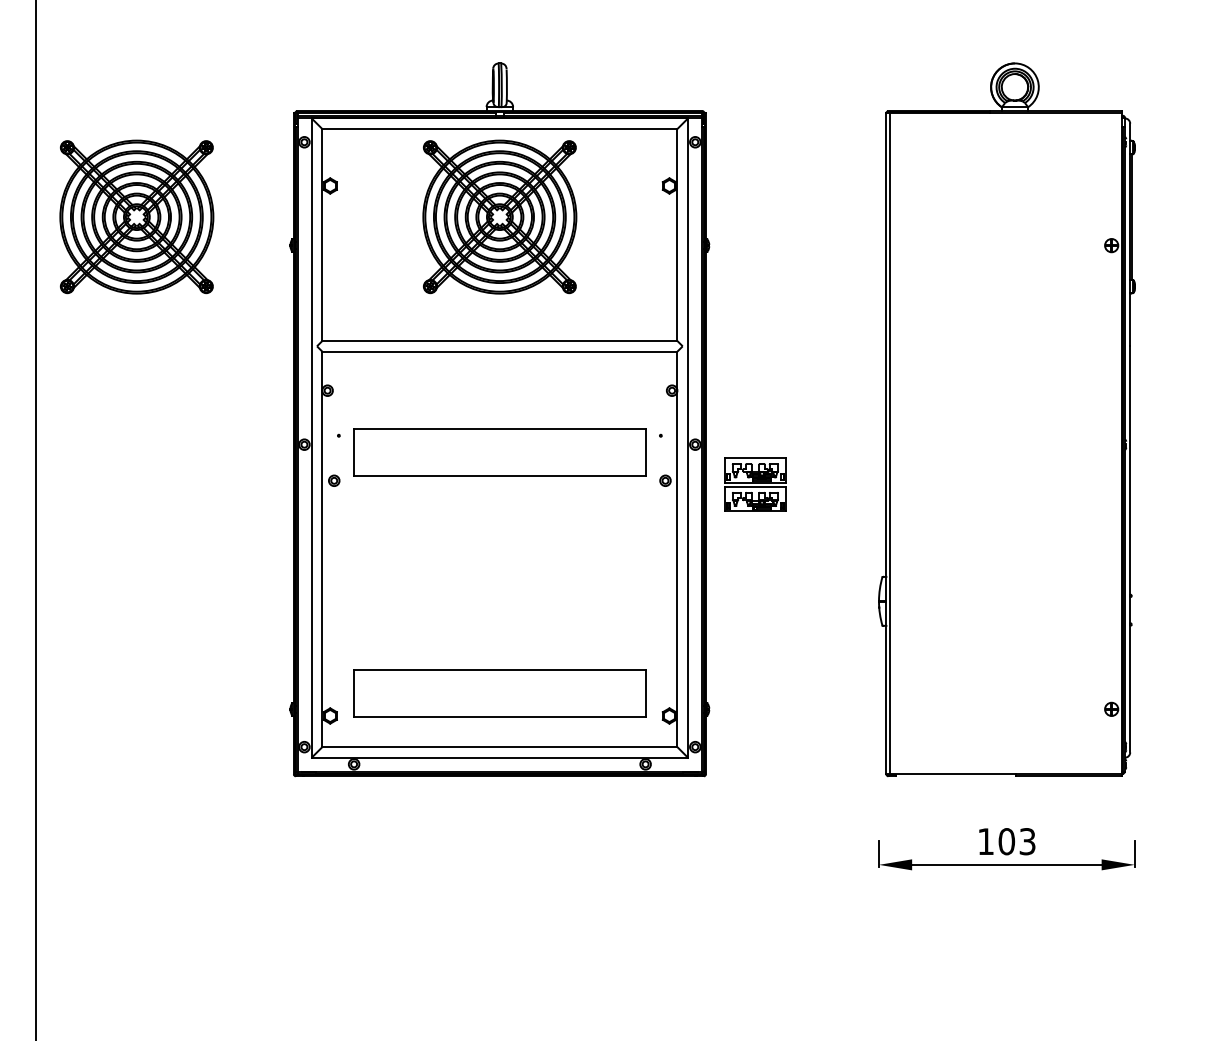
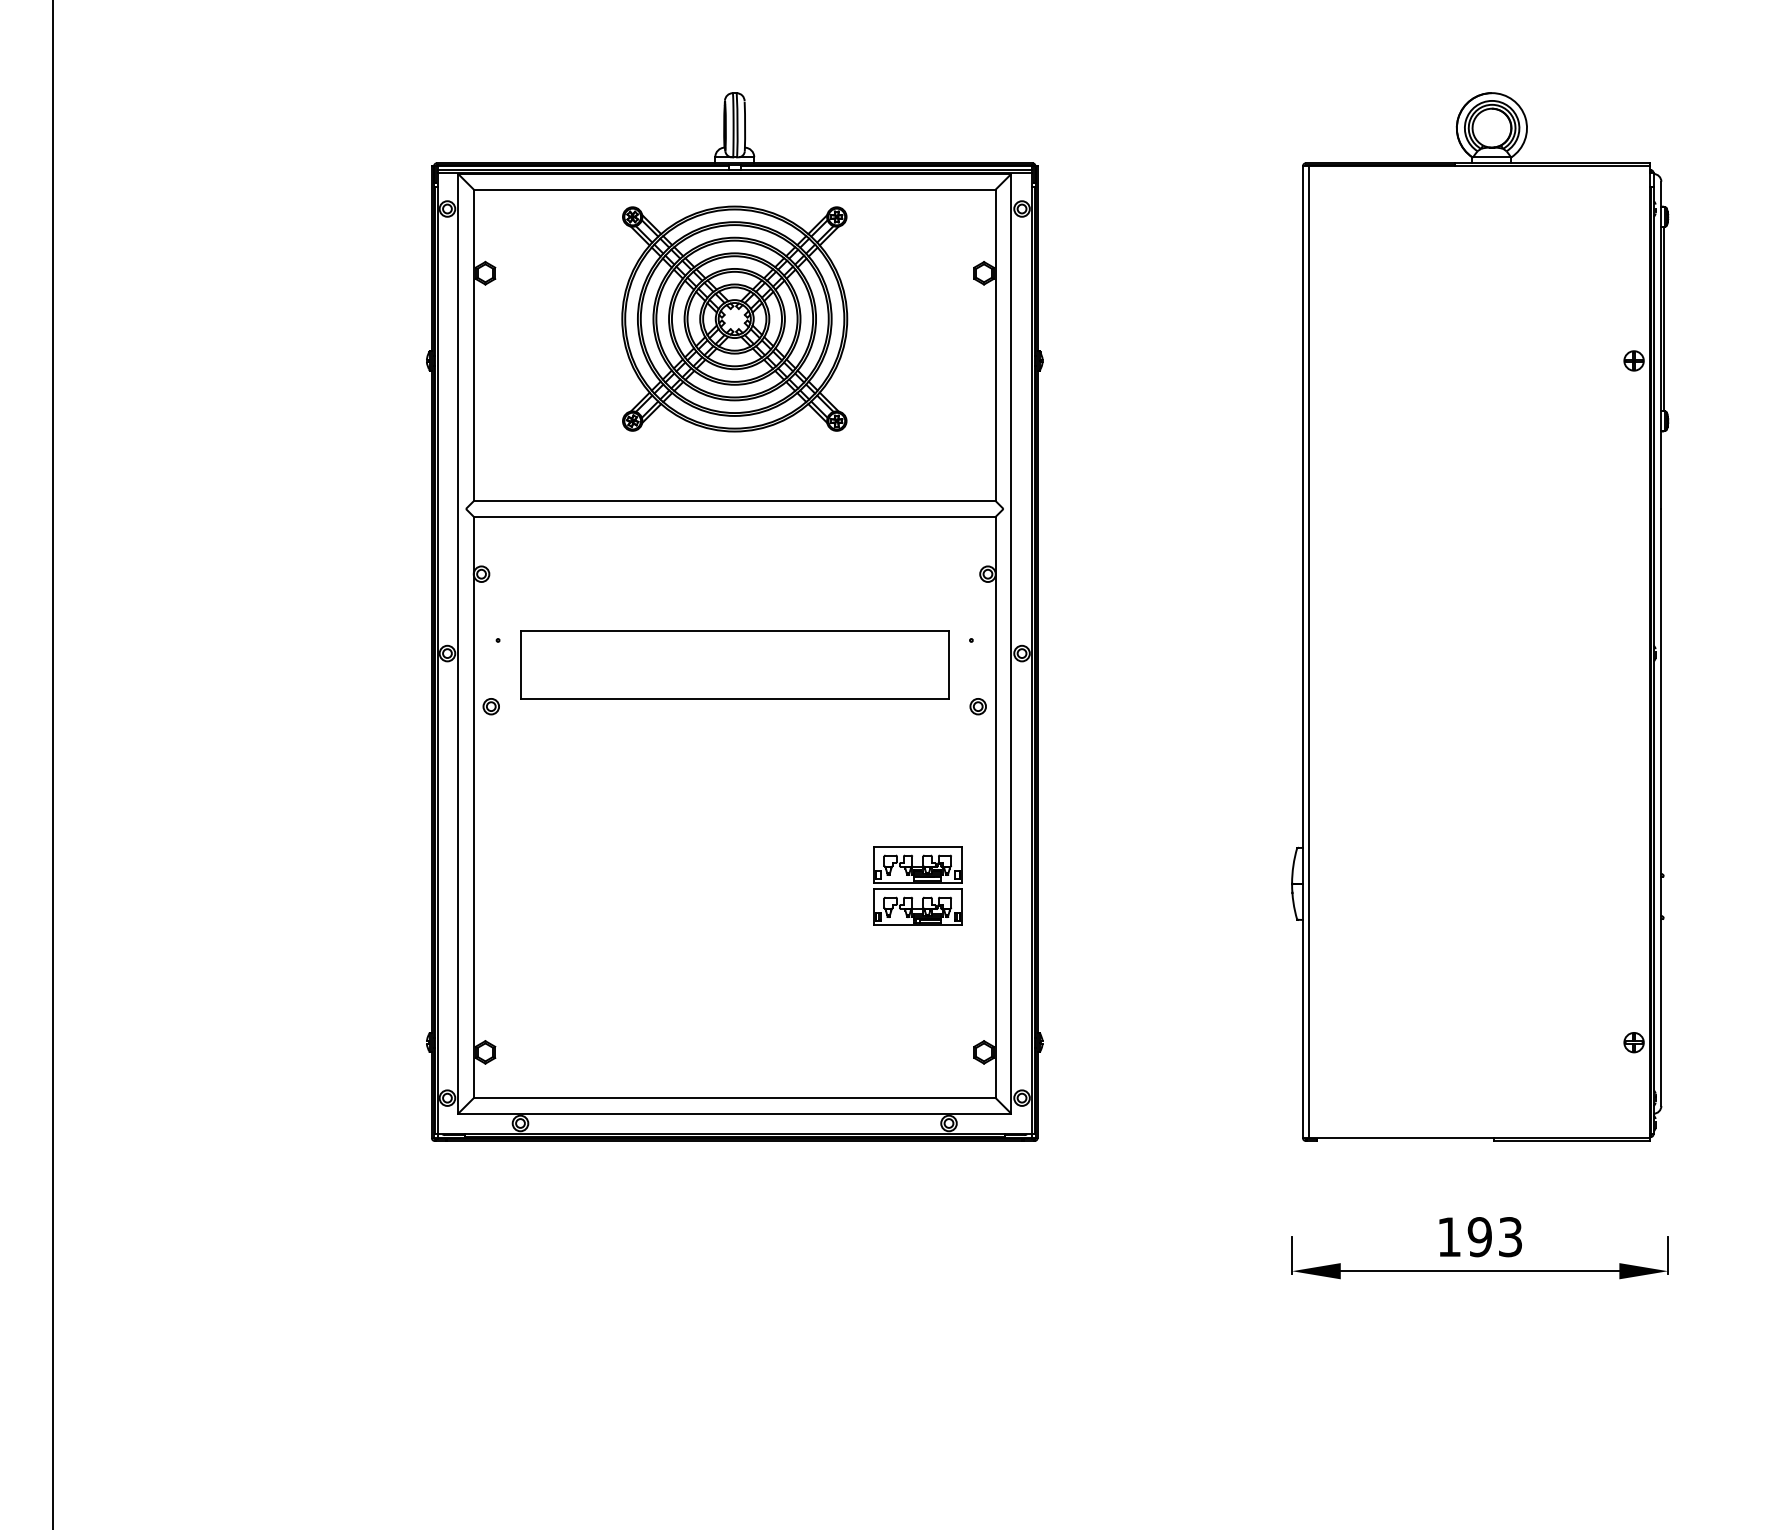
part: (136, 216) -> (200, 318), removed
part: (755, 484) -> (917, 885), moved
part: (499, 693) -> (734, 1019), removed
text: (1006, 841) -> (1479, 1236), 103 -> 193

